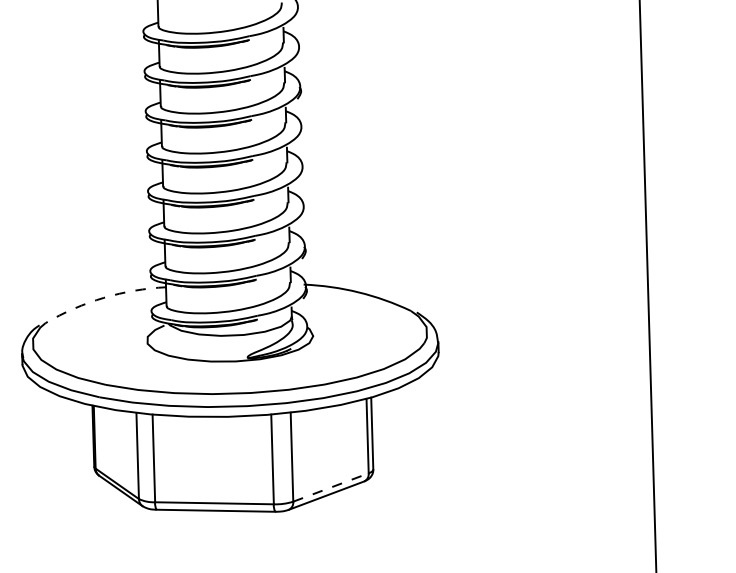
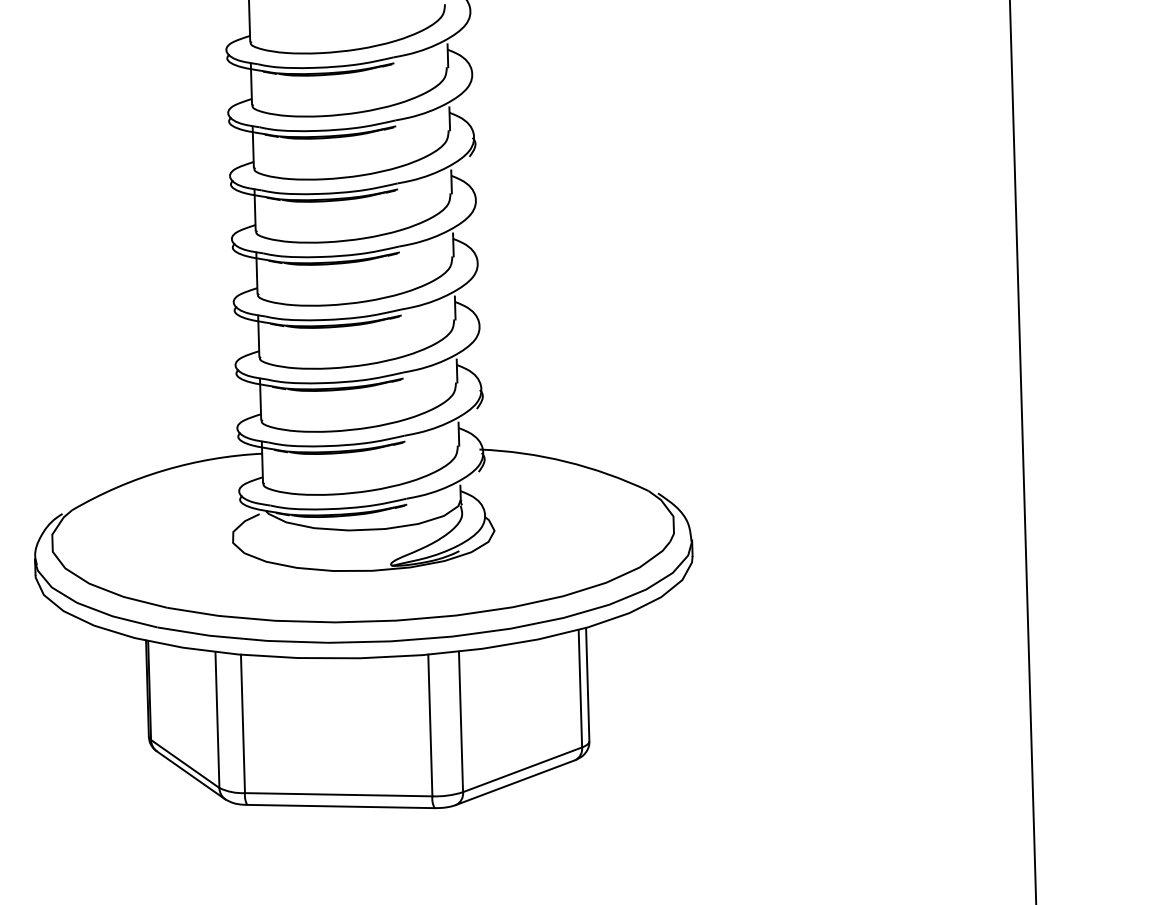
arc: (103, 297) -> (163, 469), dashed -> solid
line: (331, 487) -> (523, 769), dashed -> solid

